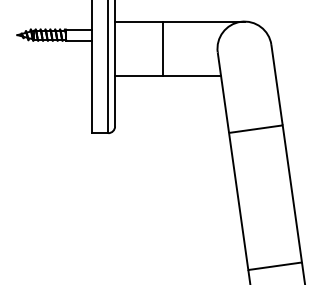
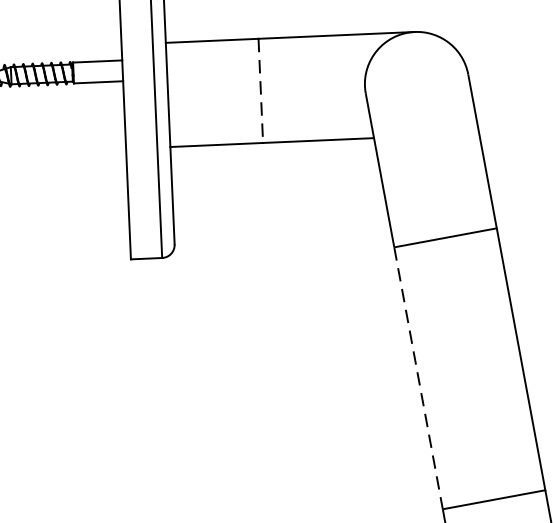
line: (163, 49) -> (261, 92), solid -> dashed
line: (238, 201) -> (418, 378), solid -> dashed

